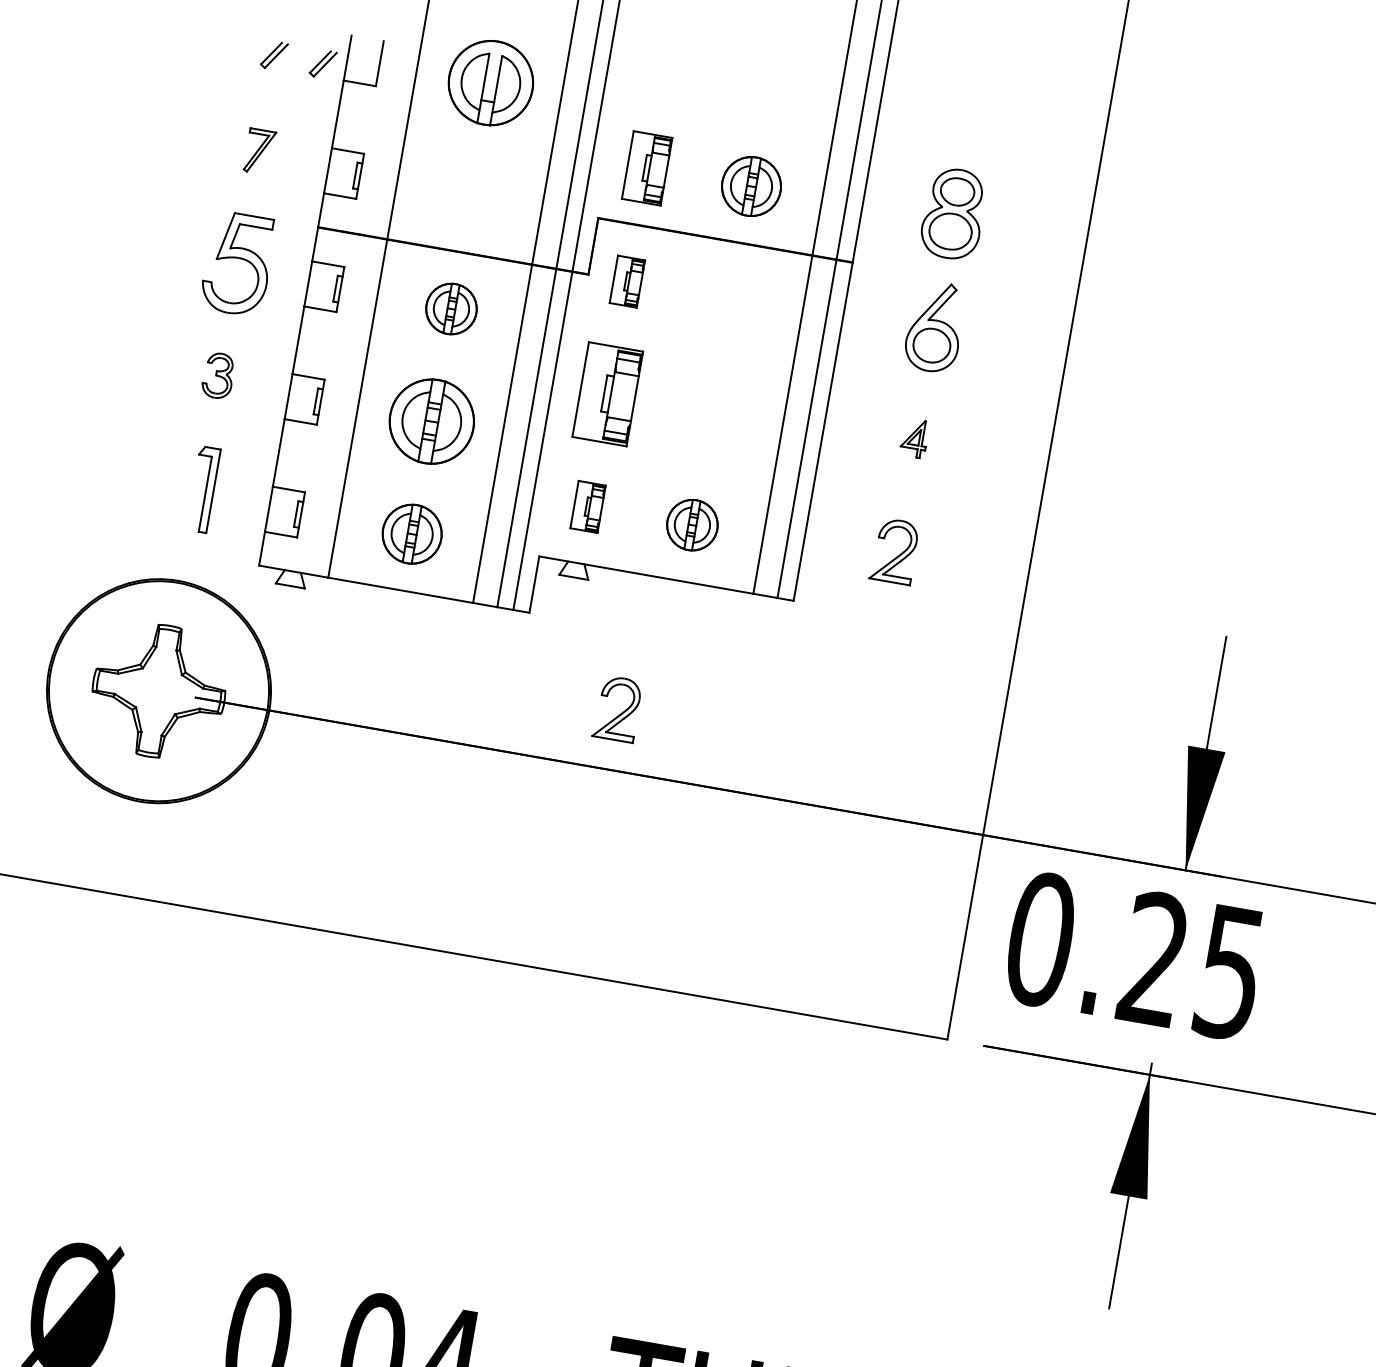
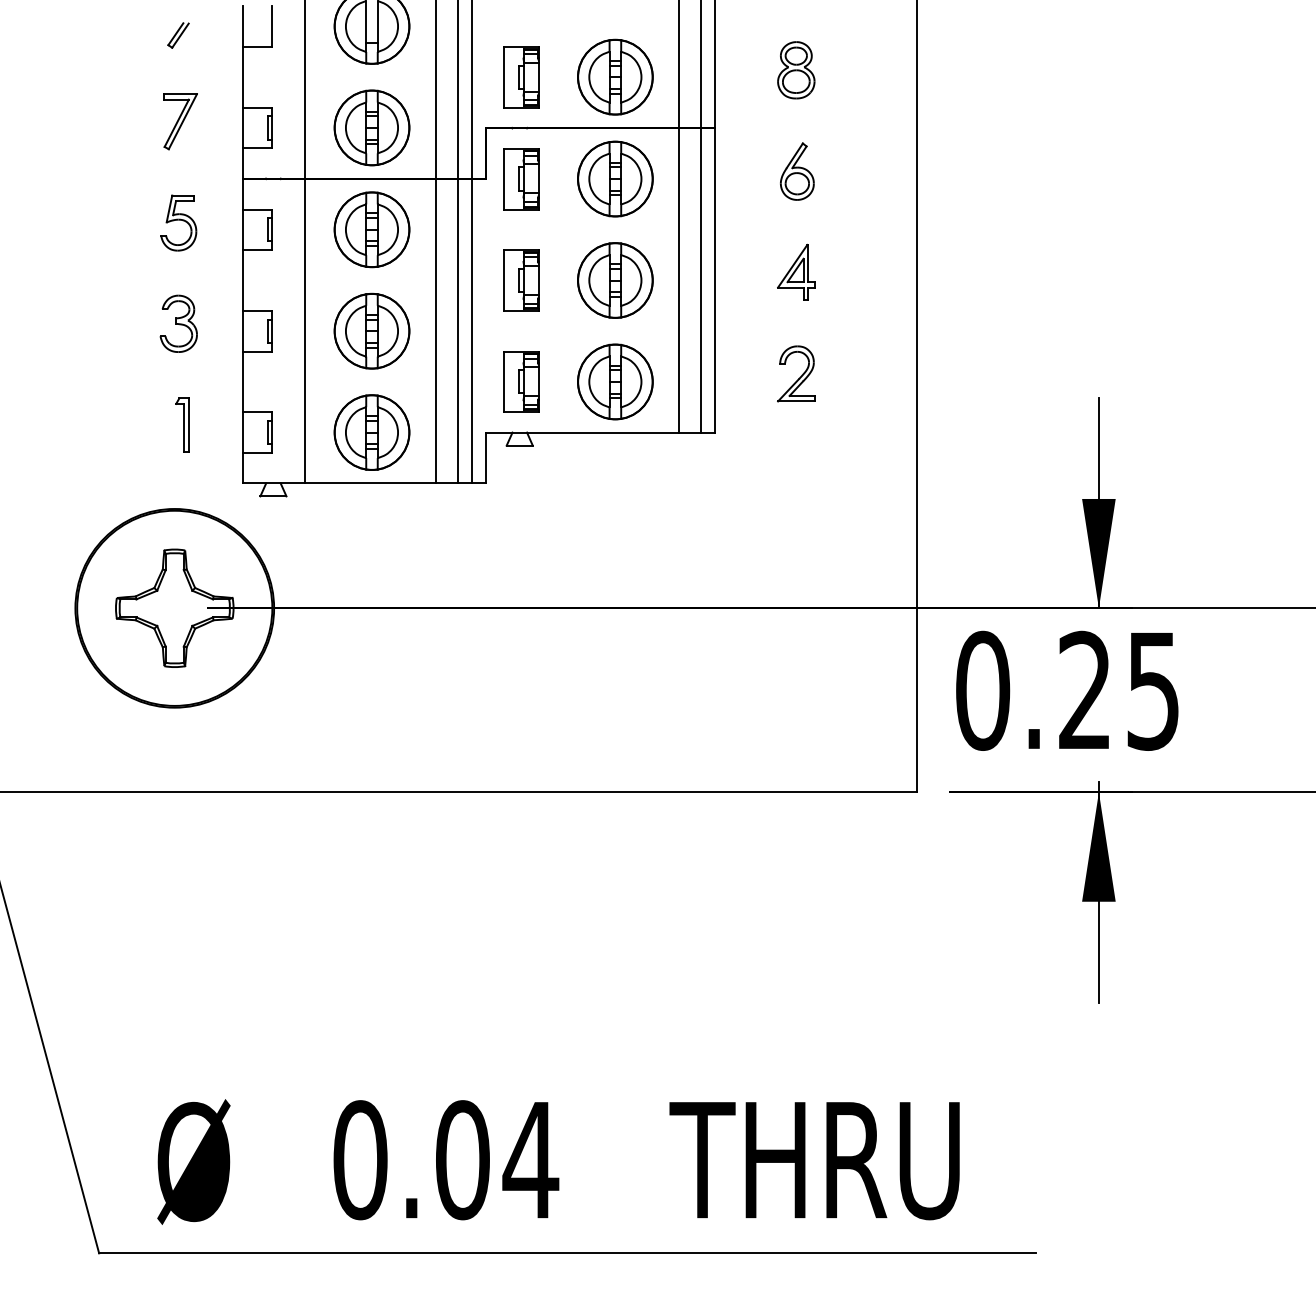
part: (323, 64) -> (222, 35), removed
part: (259, 151) -> (180, 121), size x1.43
part: (751, 185) -> (615, 76), size x1.43
part: (470, 195) -> (371, 127), added
part: (953, 214) -> (796, 70), size x0.71
part: (237, 263) -> (178, 222), size x0.62
part: (627, 282) -> (521, 179), size x1.43
part: (731, 299) -> (615, 178), added
part: (450, 308) -> (371, 229), size x1.67
part: (935, 326) -> (797, 171), size x0.71
part: (218, 375) -> (178, 323), size x1.43
part: (607, 394) -> (521, 280), size x0.71
part: (712, 412) -> (615, 280), added
part: (914, 437) -> (796, 271), size x1.67
part: (203, 488) -> (182, 424), size x0.71
part: (588, 506) -> (521, 381), size x1.43
part: (692, 524) -> (615, 381), size x1.67
part: (411, 534) -> (371, 432), size x1.43
part: (618, 708) -> (578, 553), removed

